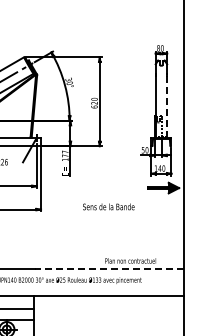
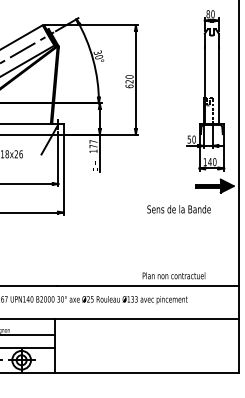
line: (167, 107) -> (219, 86), dashed -> solid
text: (108, 206) -> (178, 208), moved
line: (108, 269) -> (146, 286), dashed -> solid

